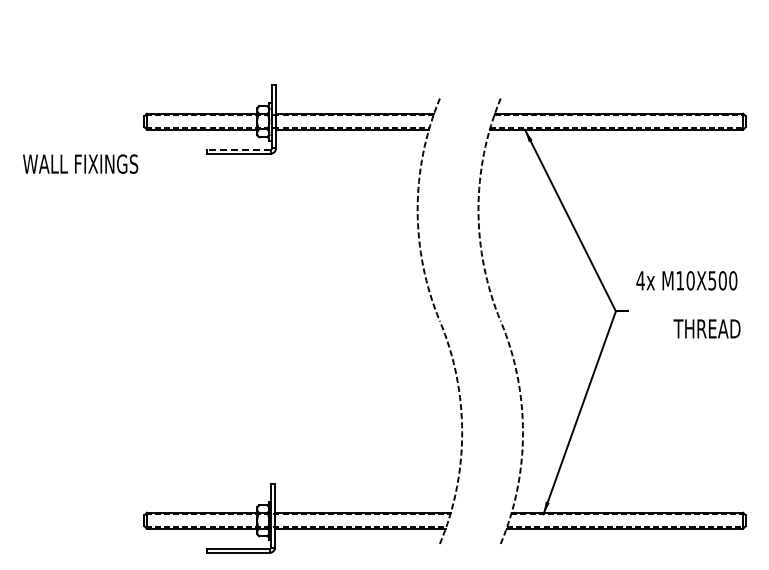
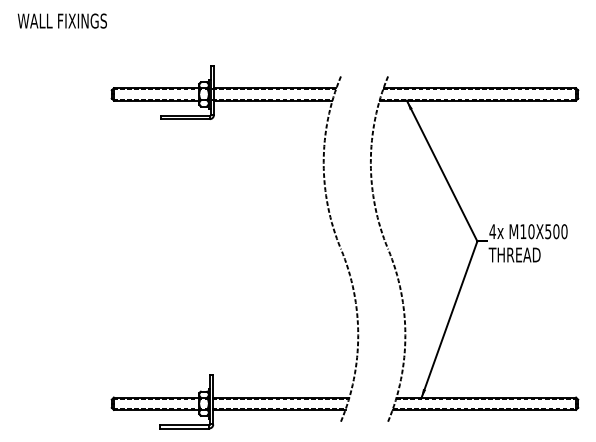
line: (239, 149) -> (185, 115), dashed -> solid
text: (80, 163) -> (62, 20), moved
text: (686, 280) -> (528, 231), moved
text: (706, 328) -> (514, 254), moved

